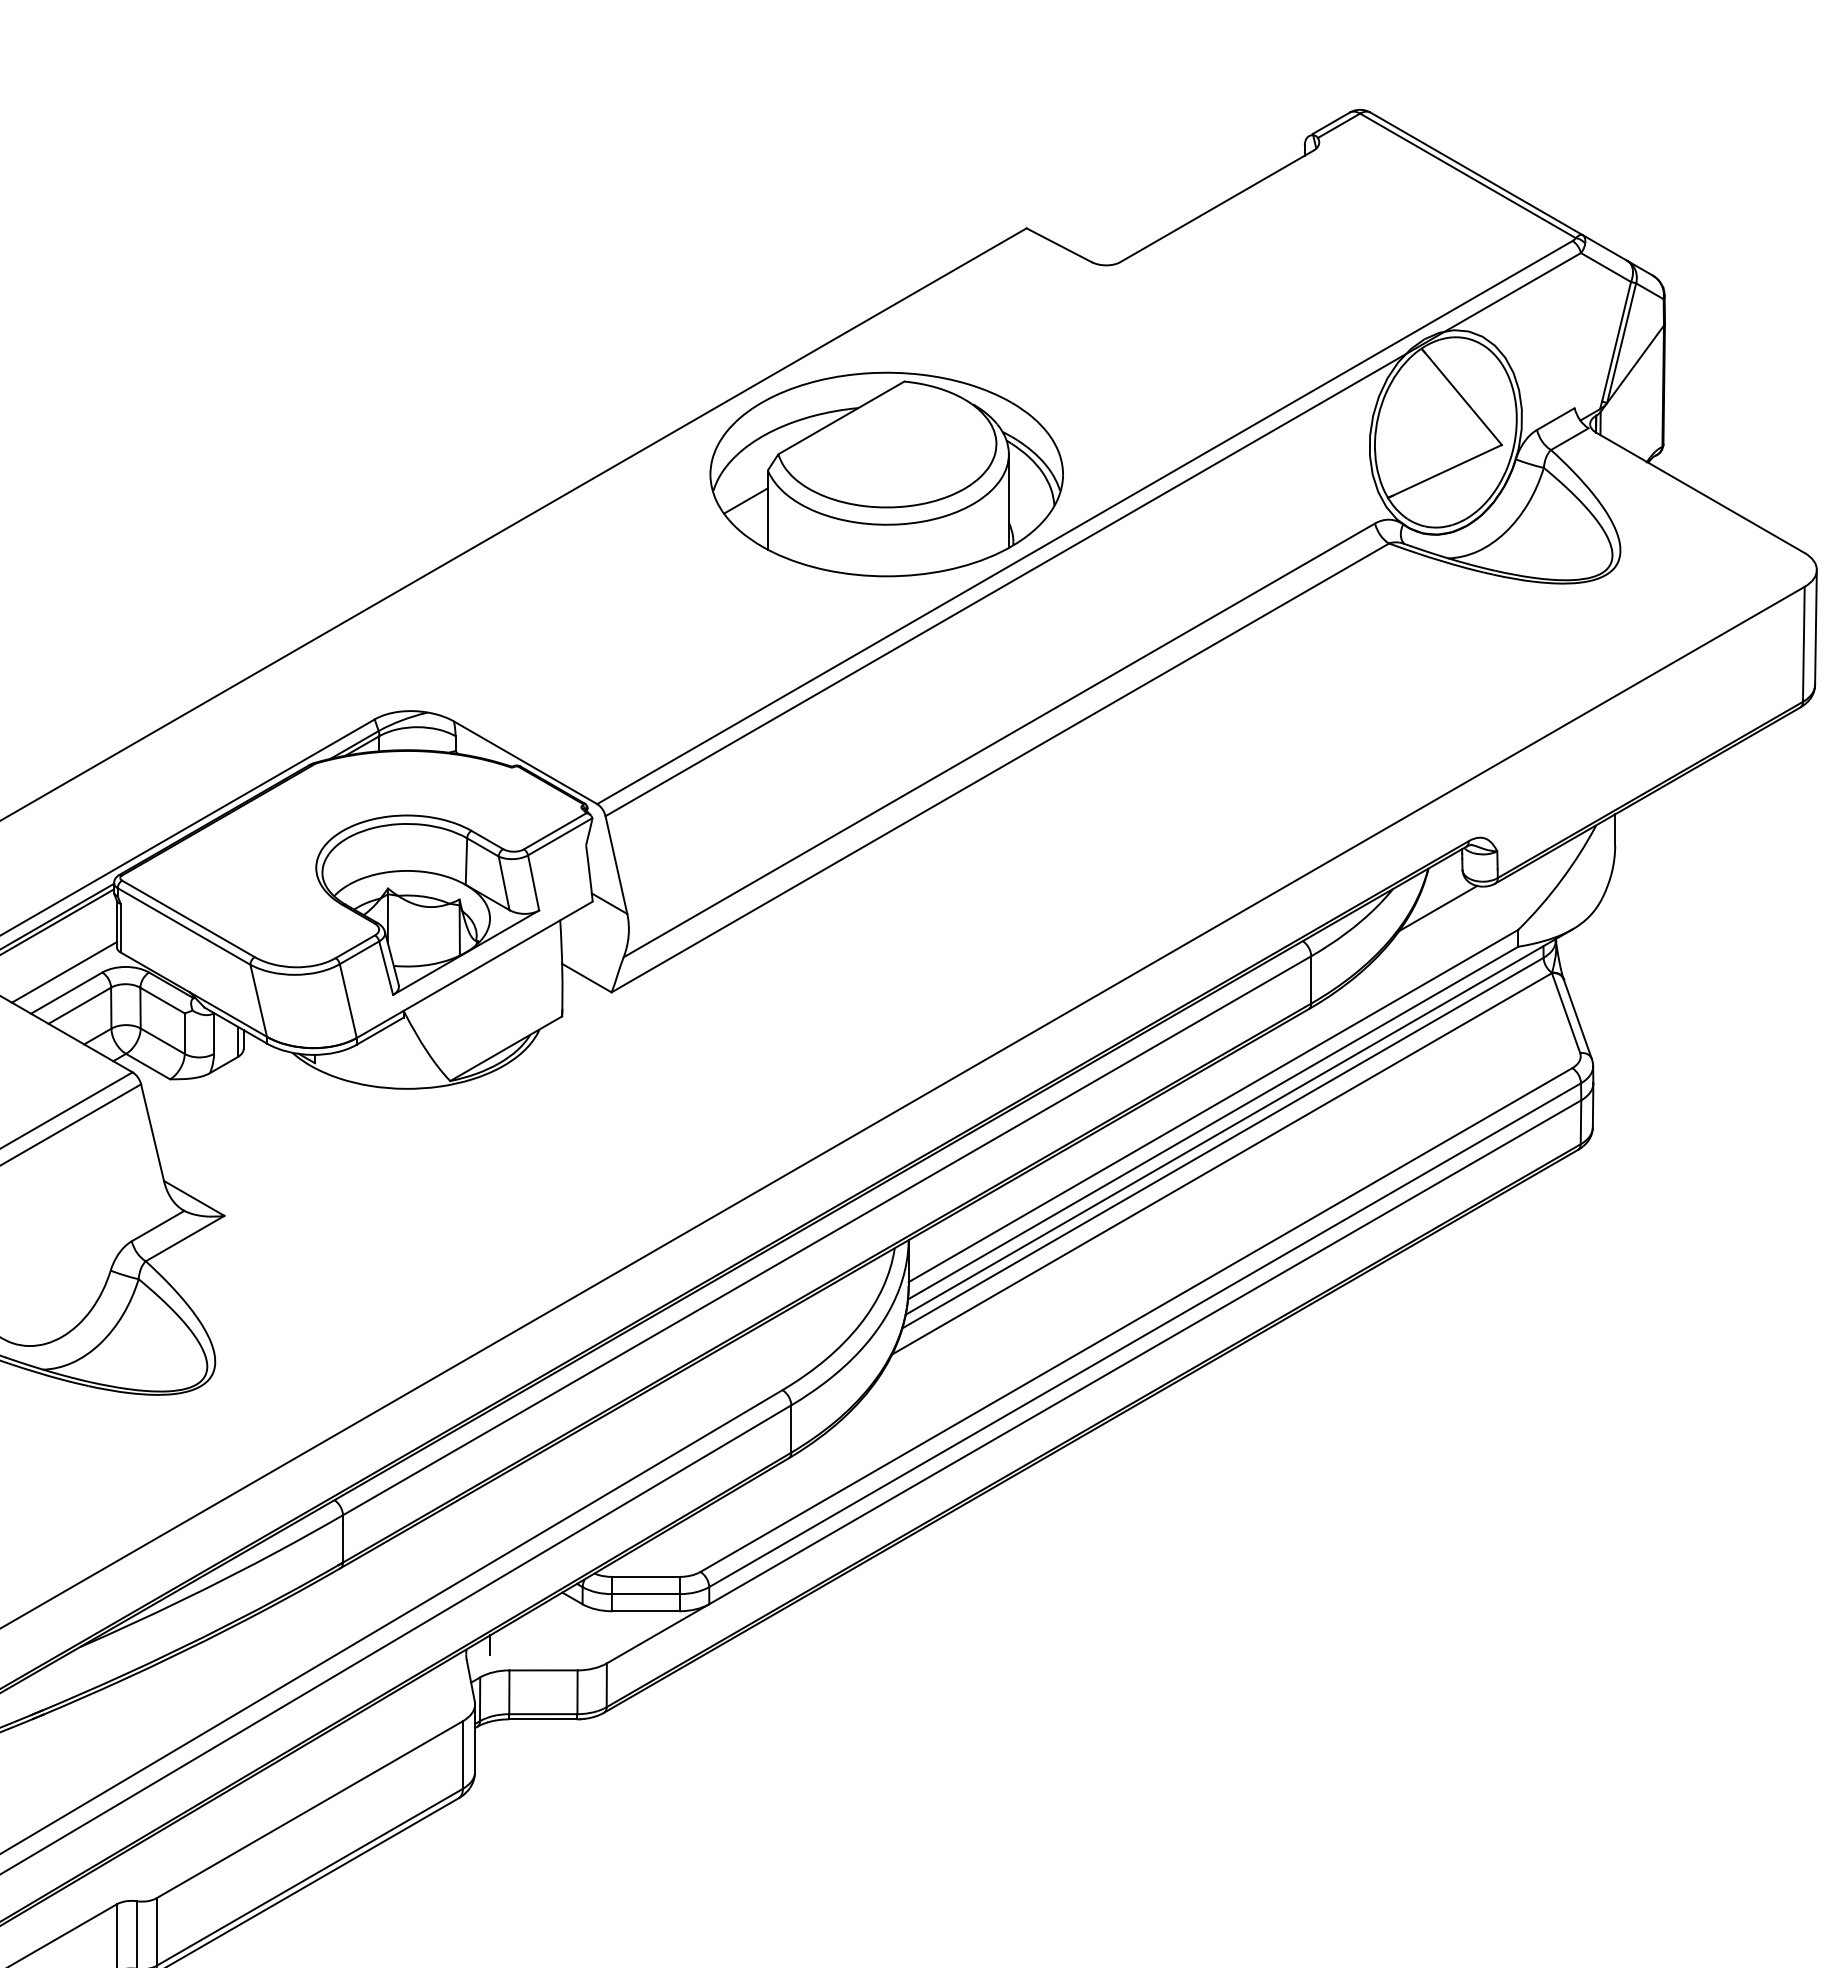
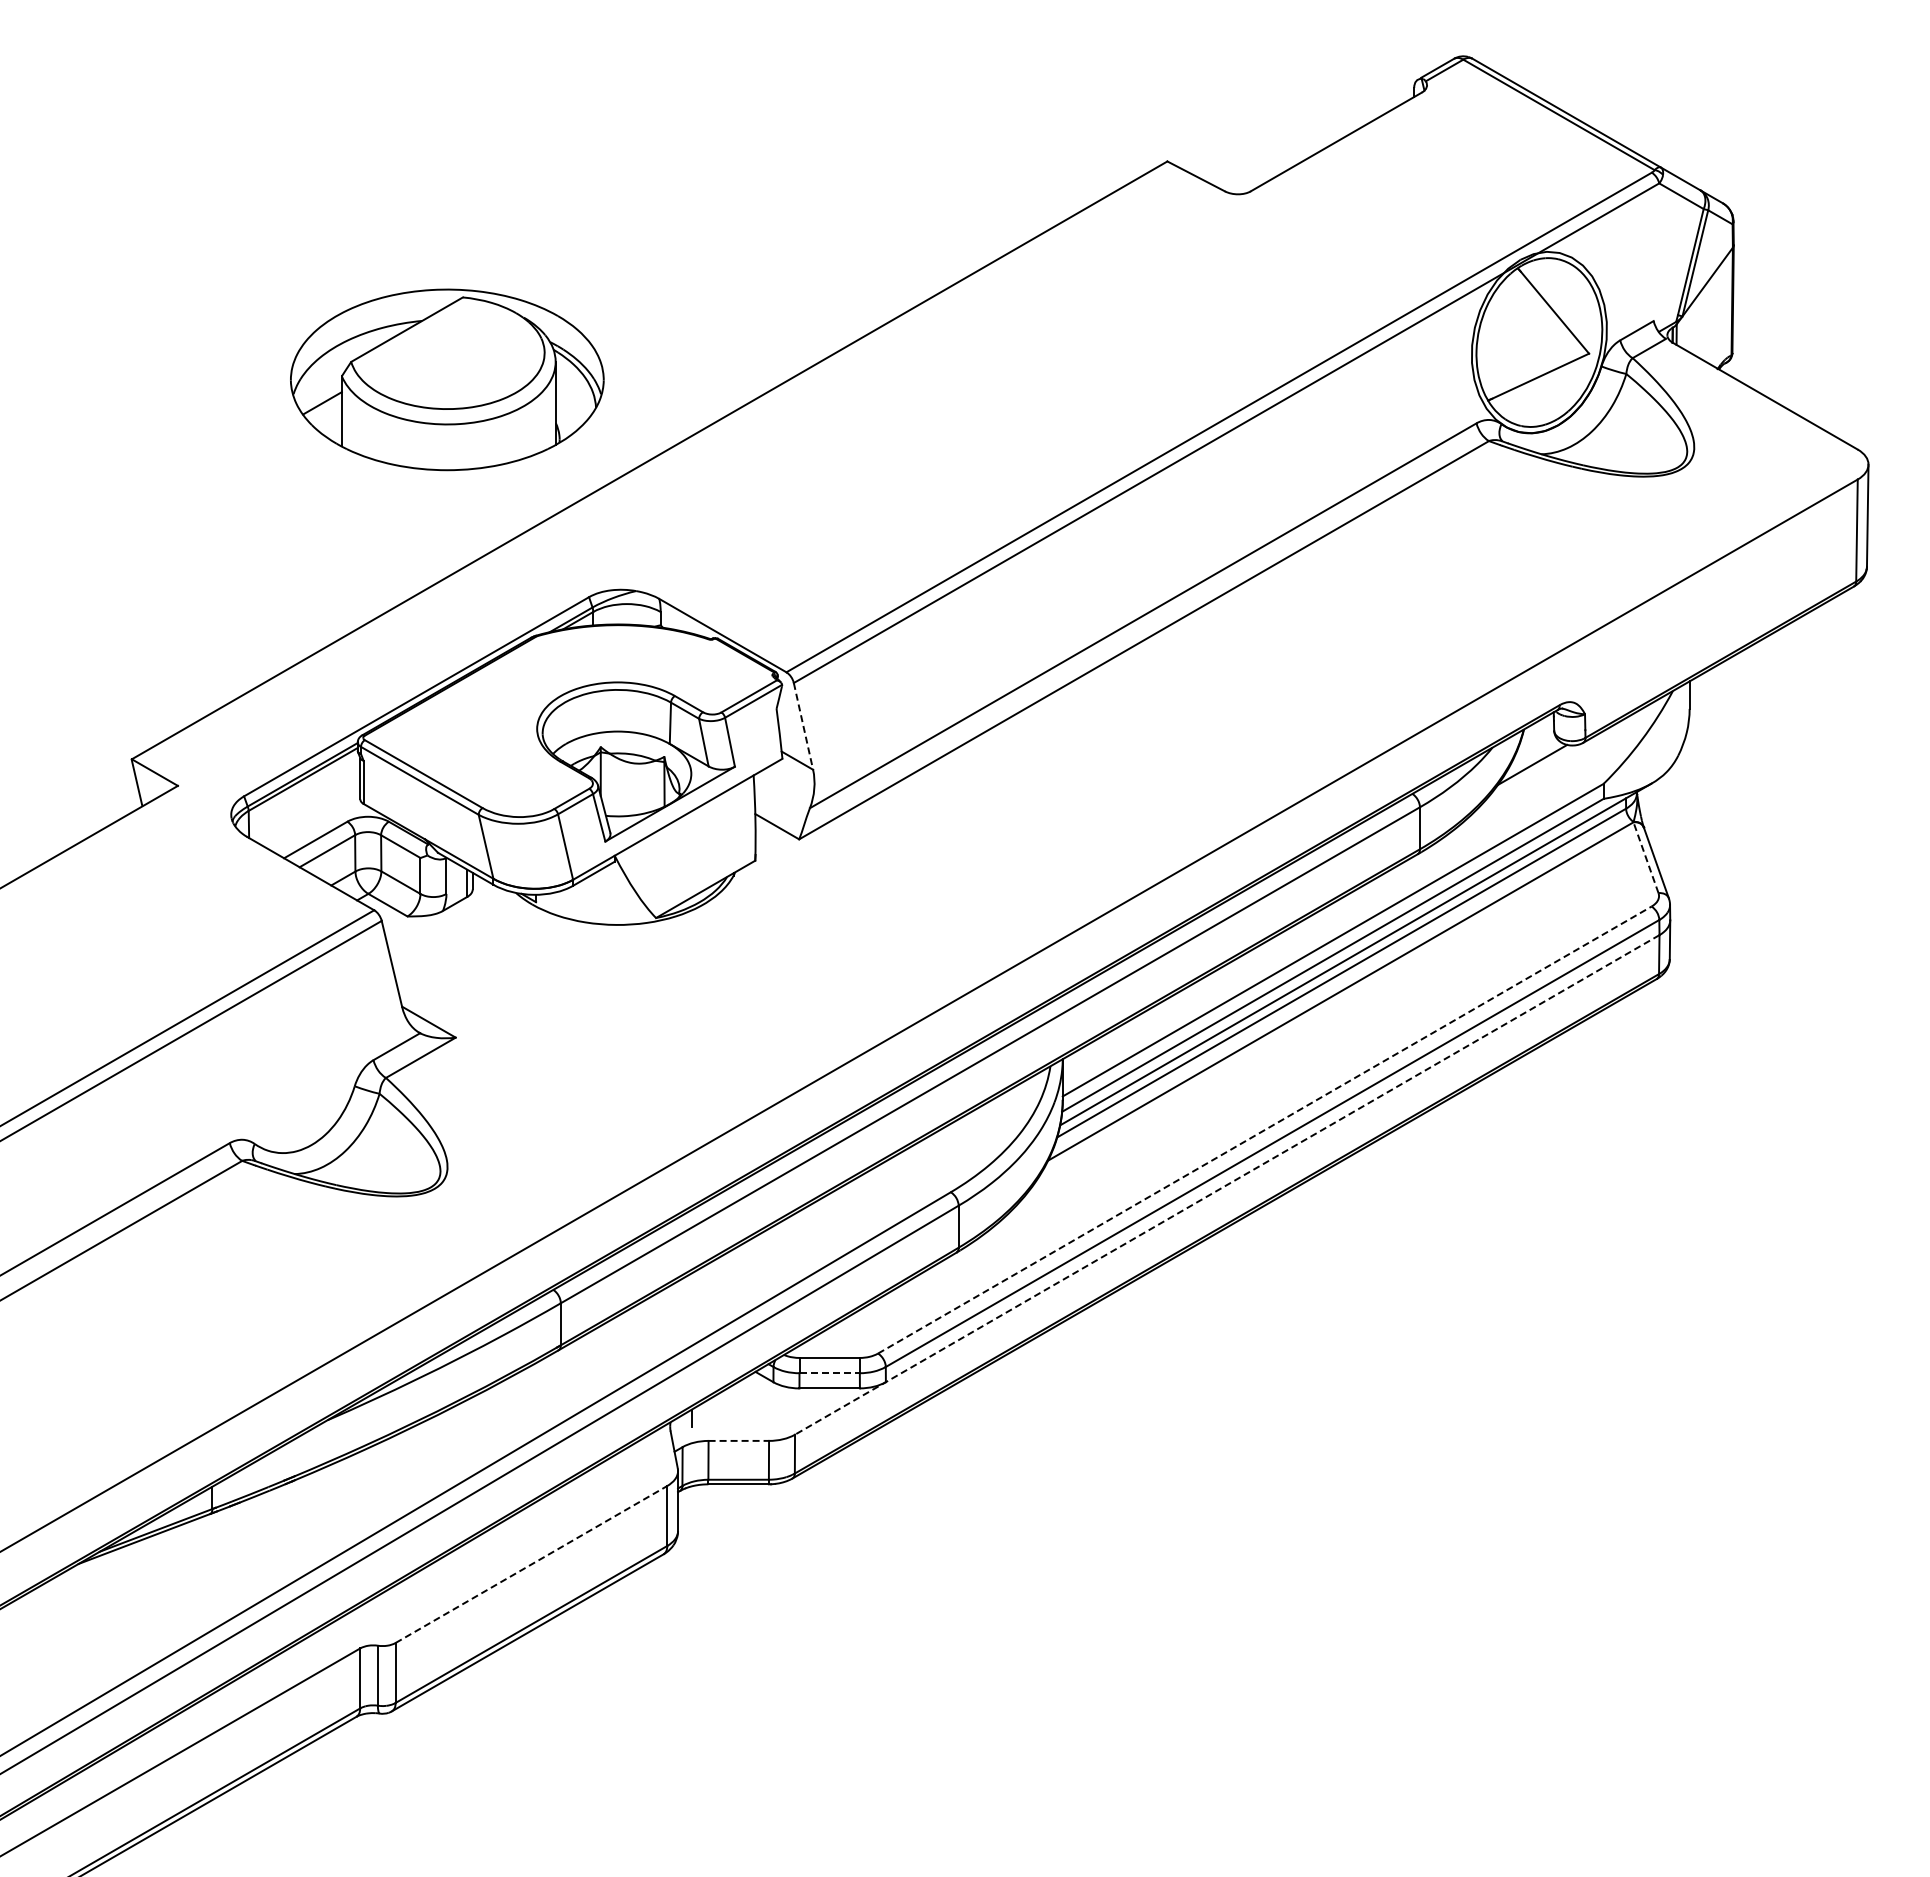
part: (886, 474) -> (447, 379), moved
line: (616, 865) -> (803, 726), solid -> dashed
line: (64, 972) -> (313, 821), removed
line: (1566, 1012) -> (1646, 857), solid -> dashed
line: (1136, 1320) -> (1264, 1130), solid -> dashed
line: (1093, 1382) -> (1226, 1185), solid -> dashed
line: (646, 1594) -> (830, 1373), solid -> dashed
line: (544, 1669) -> (739, 1440), solid -> dashed
line: (309, 1809) -> (531, 1564), solid -> dashed

